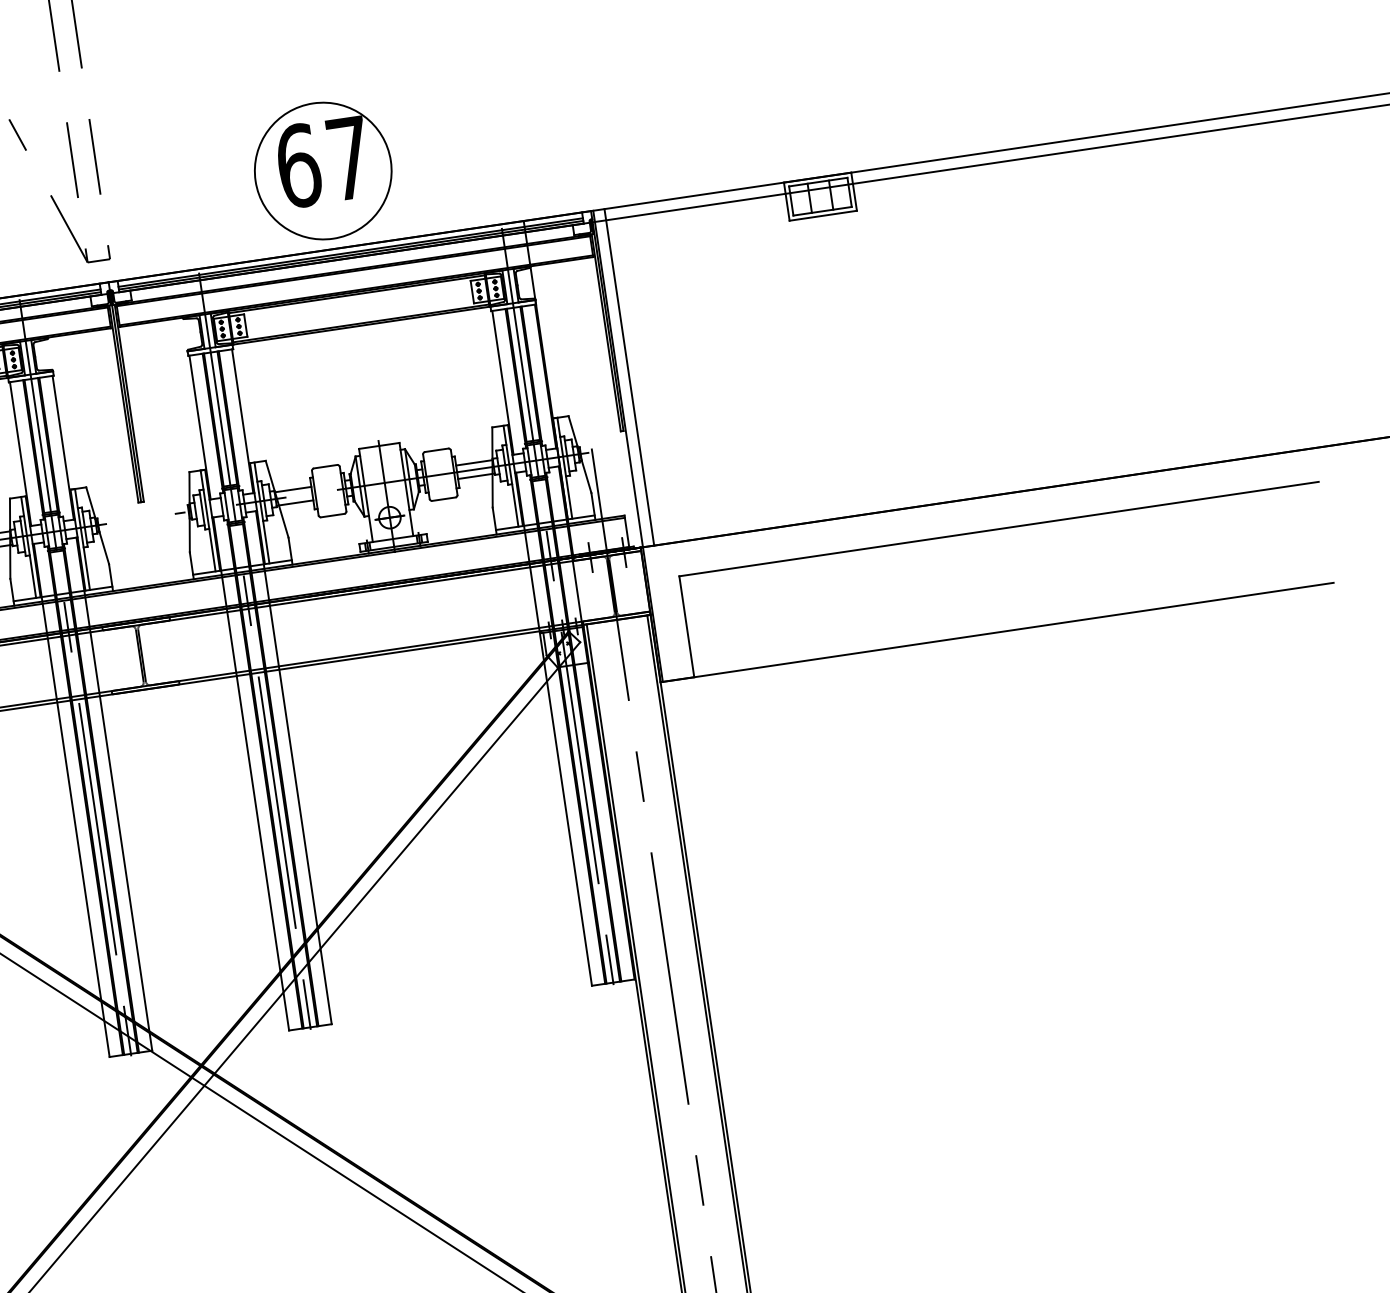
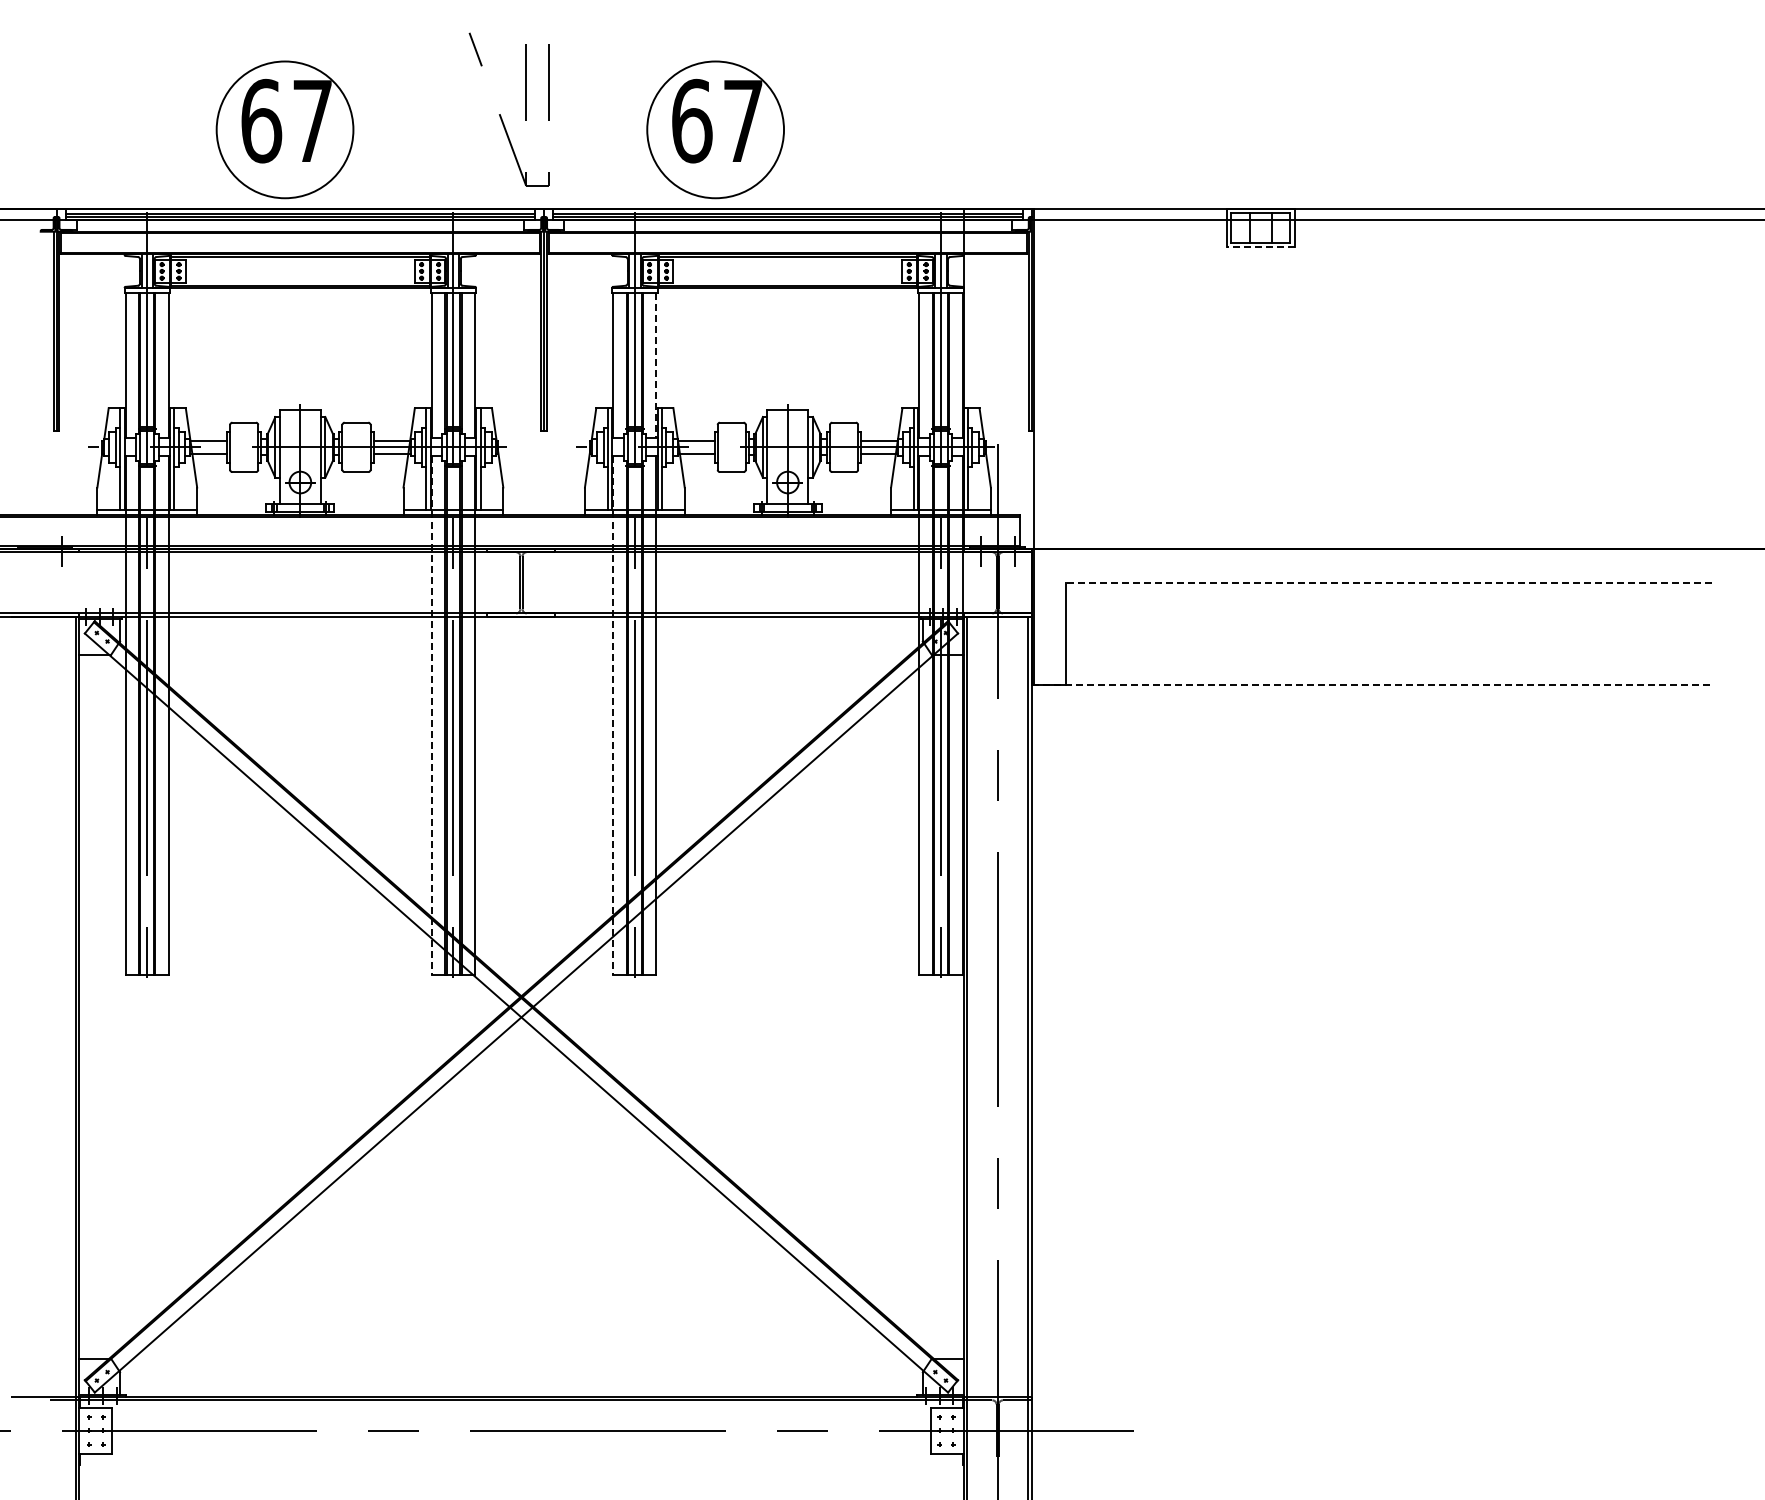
part: (323, 170) -> (715, 129), moved
line: (823, 216) -> (1260, 247), solid -> dashed
line: (629, 377) -> (1045, 378), removed
line: (242, 421) -> (656, 365), solid -> dashed
line: (998, 528) -> (1388, 582), solid -> dashed
line: (997, 632) -> (1372, 684), solid -> dashed
line: (251, 774) -> (613, 716), solid -> dashed
line: (71, 801) -> (431, 716), solid -> dashed

